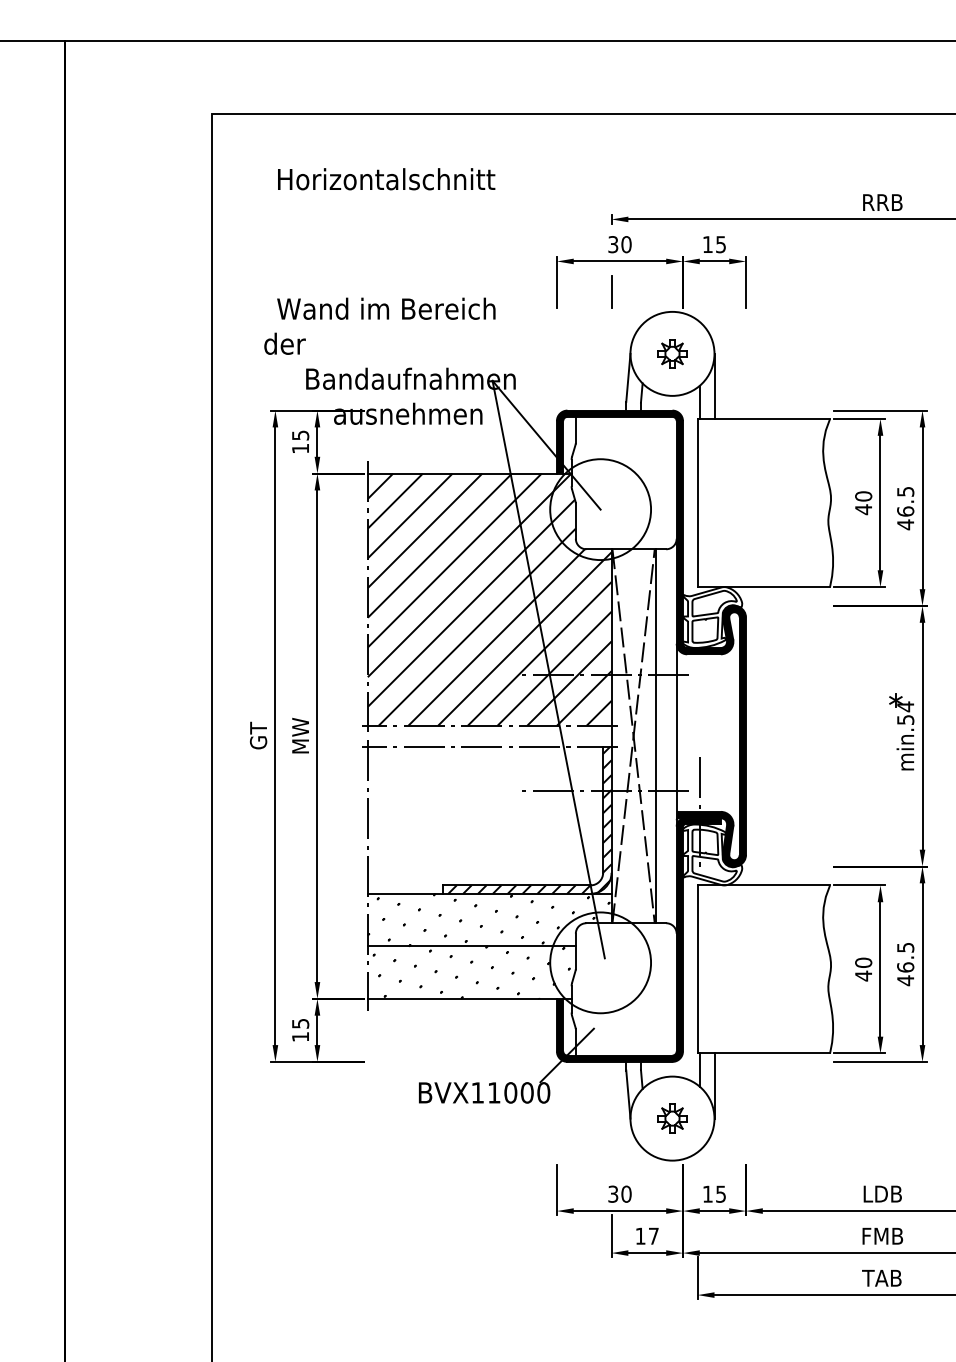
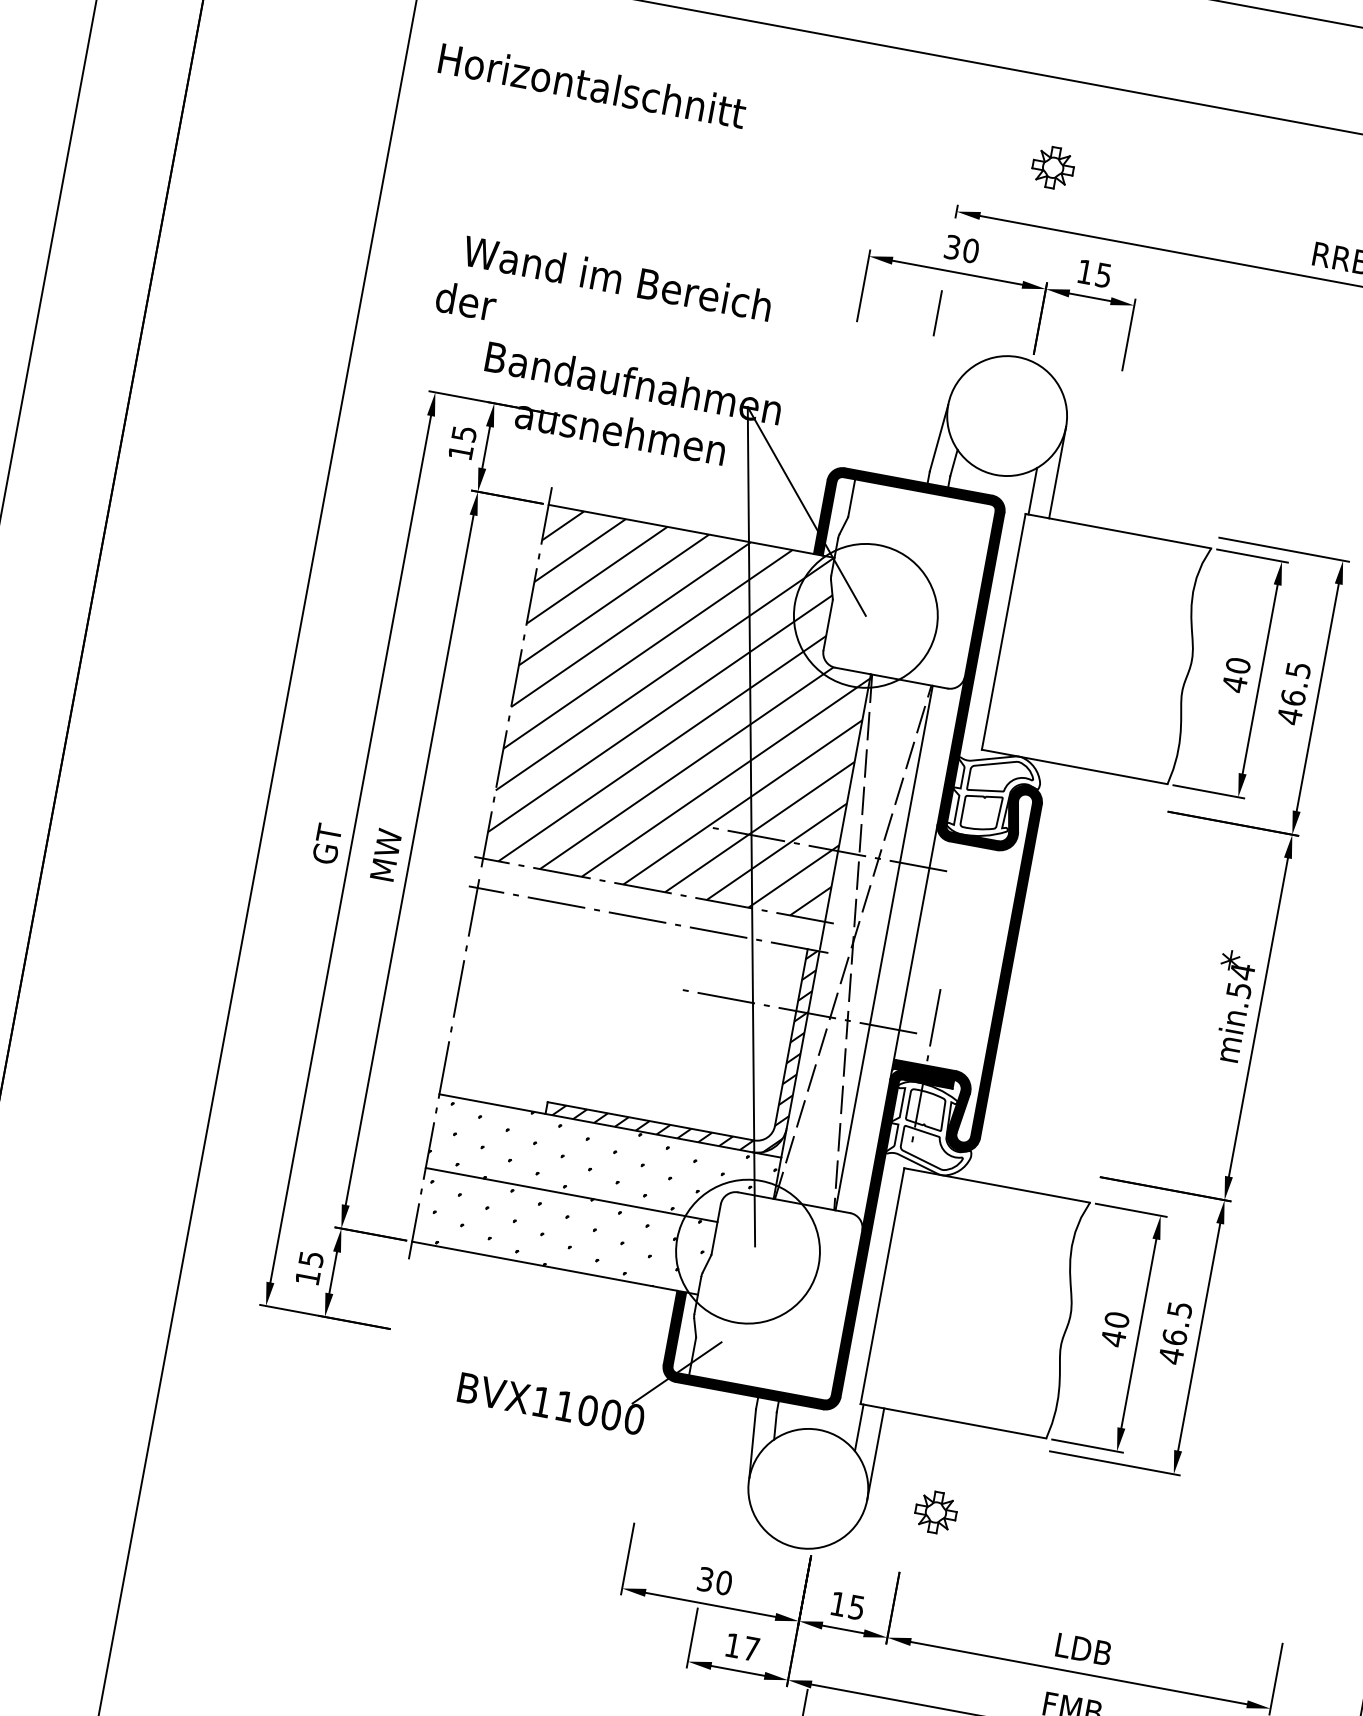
text: (386, 179) -> (592, 86), moved
part: (672, 353) -> (1053, 167), moved
part: (672, 1118) -> (936, 1512), moved

